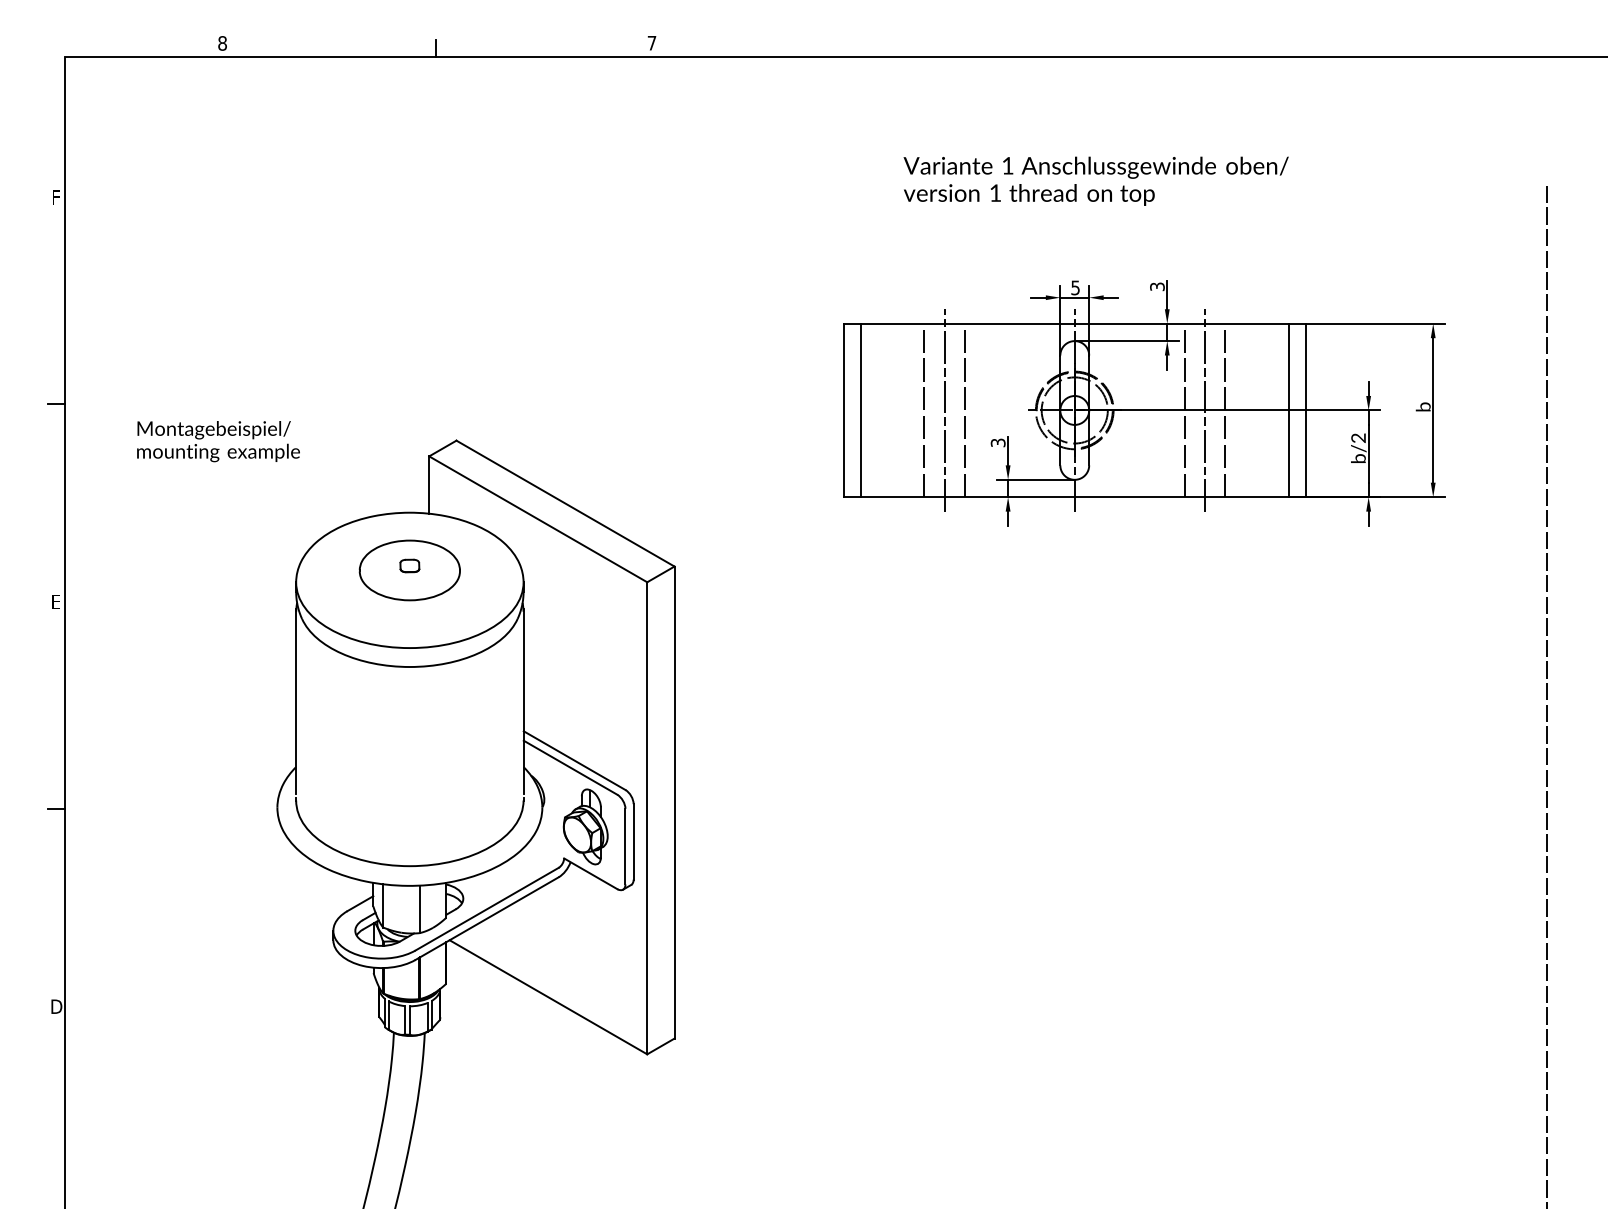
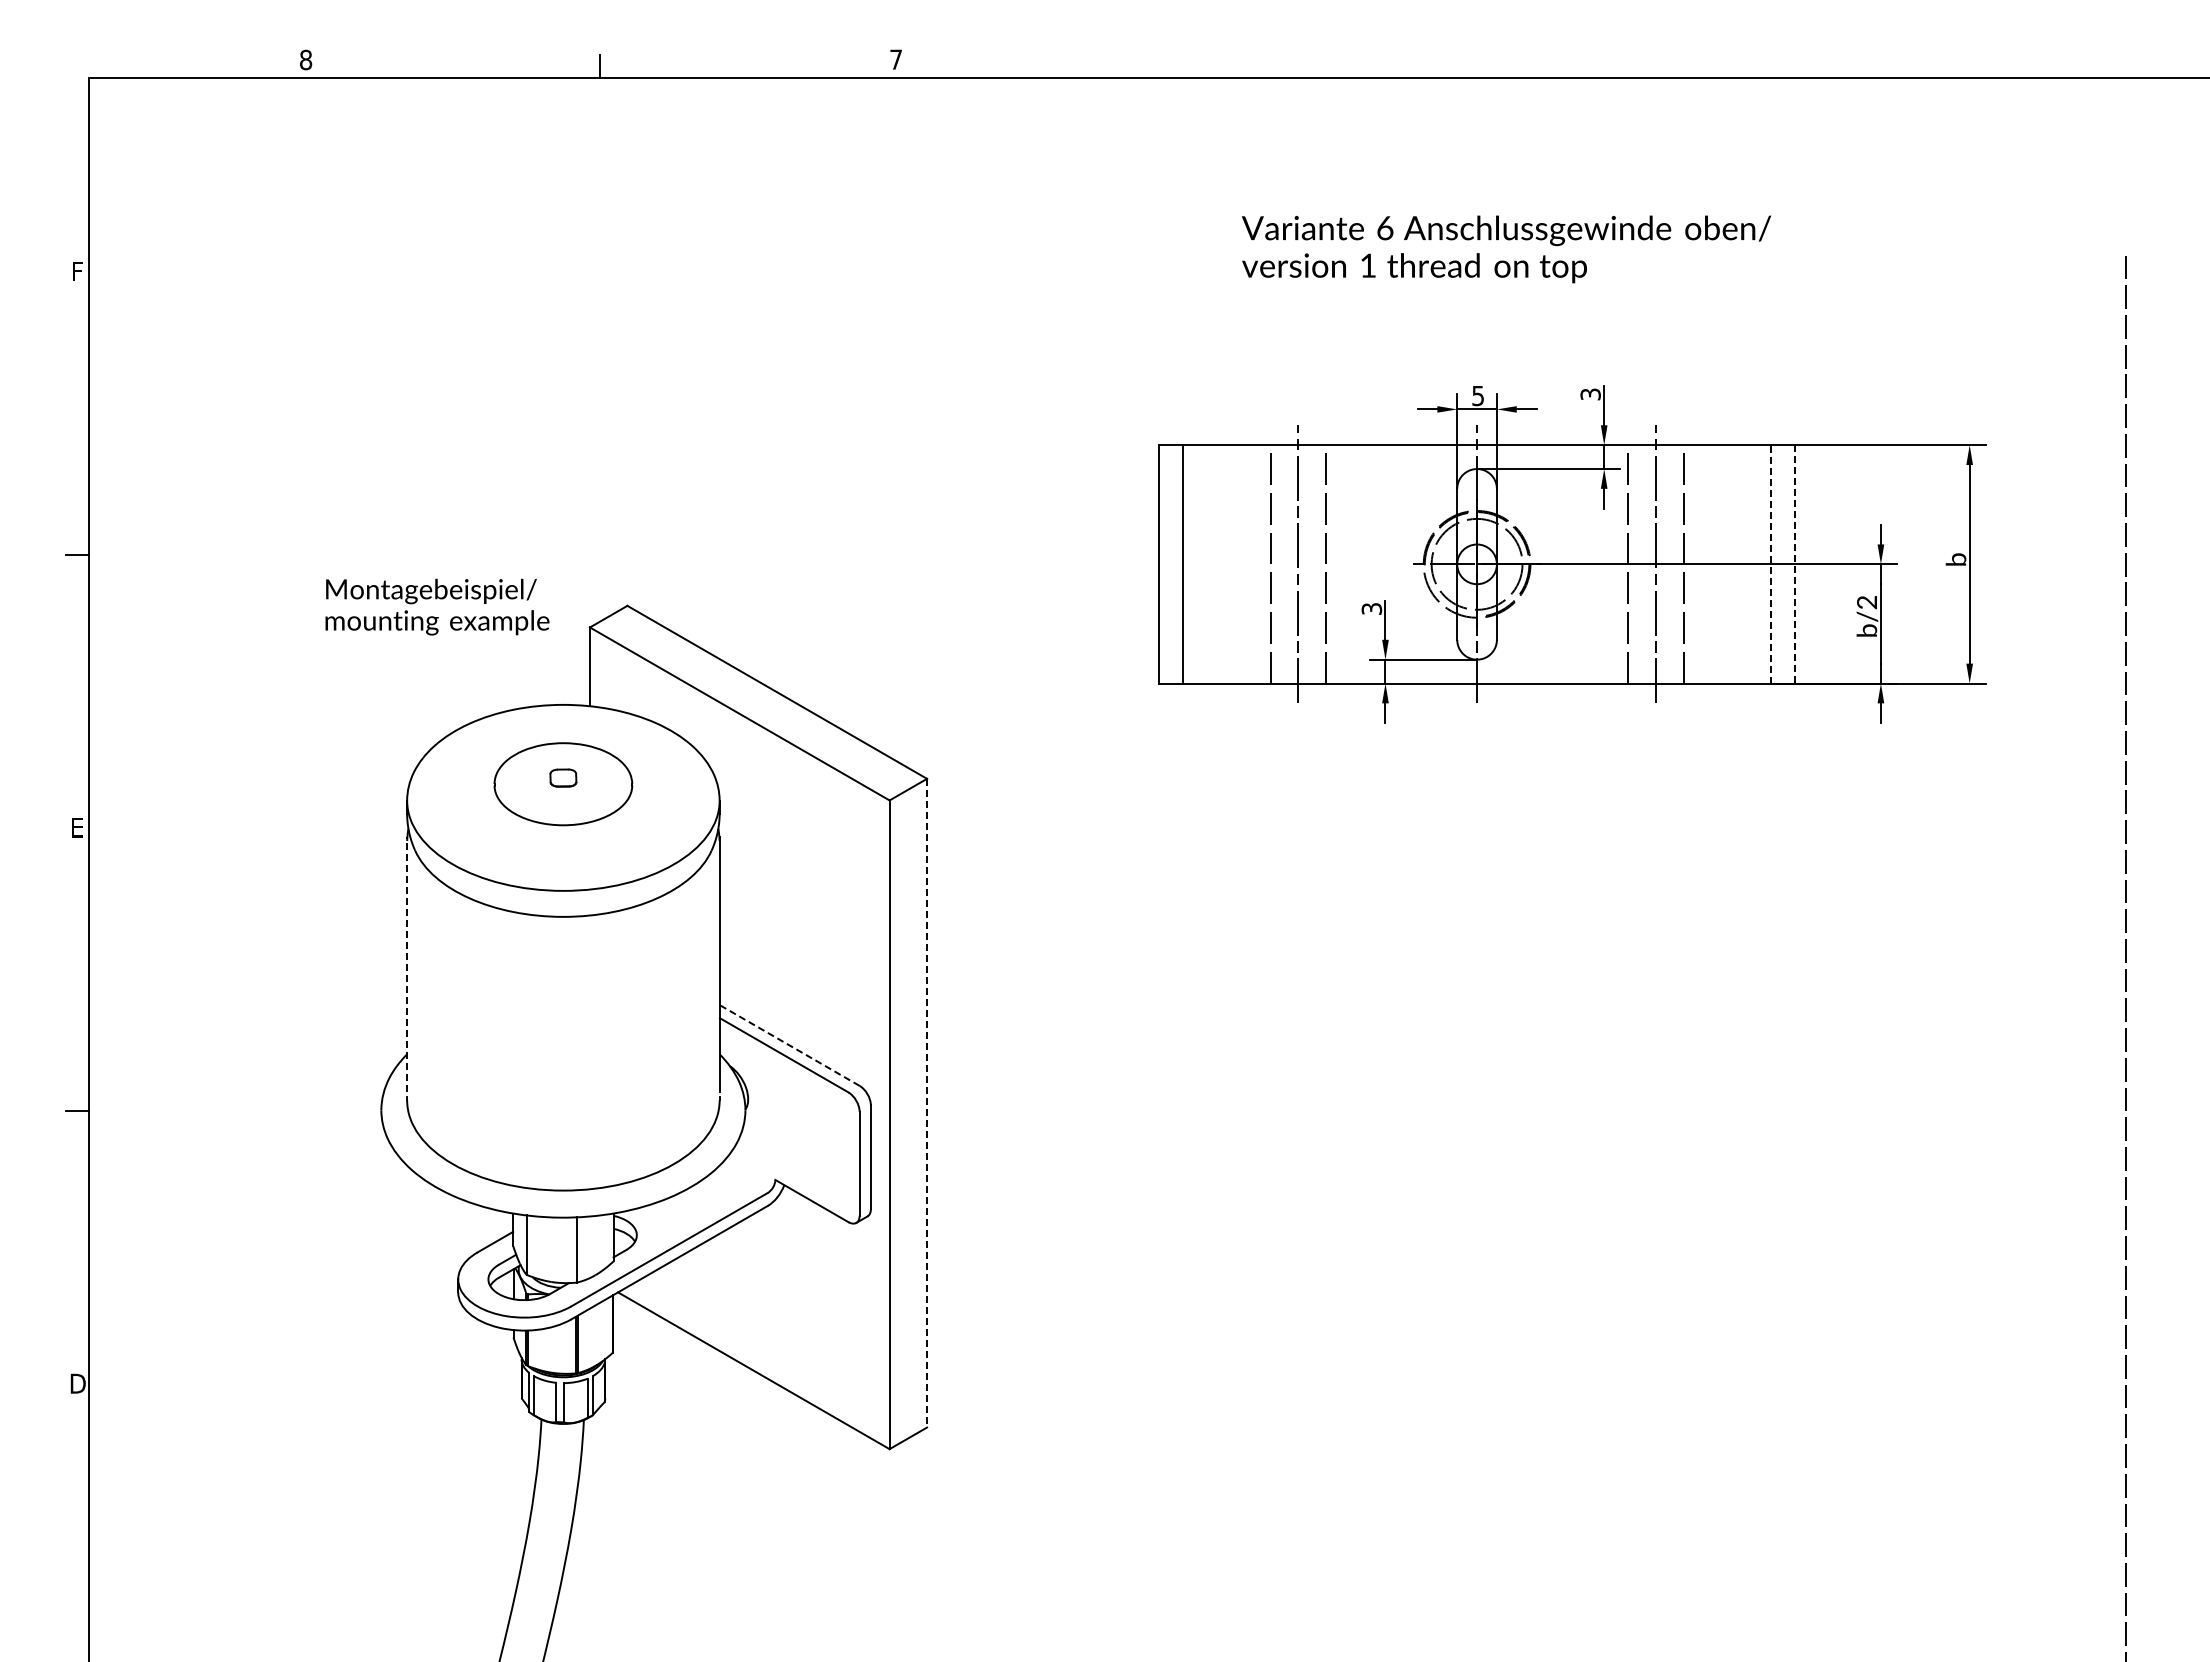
text: (1008, 166) -> (1385, 228), 1 -> 6
line: (1289, 409) -> (1771, 563), solid -> dashed
line: (1305, 410) -> (1794, 564), solid -> dashed
text: (218, 441) -> (437, 606), moved
line: (295, 701) -> (406, 964), solid -> dashed
line: (574, 760) -> (789, 1045), solid -> dashed
line: (674, 802) -> (927, 1103), solid -> dashed
part: (586, 826) -> (805, 1136), removed

